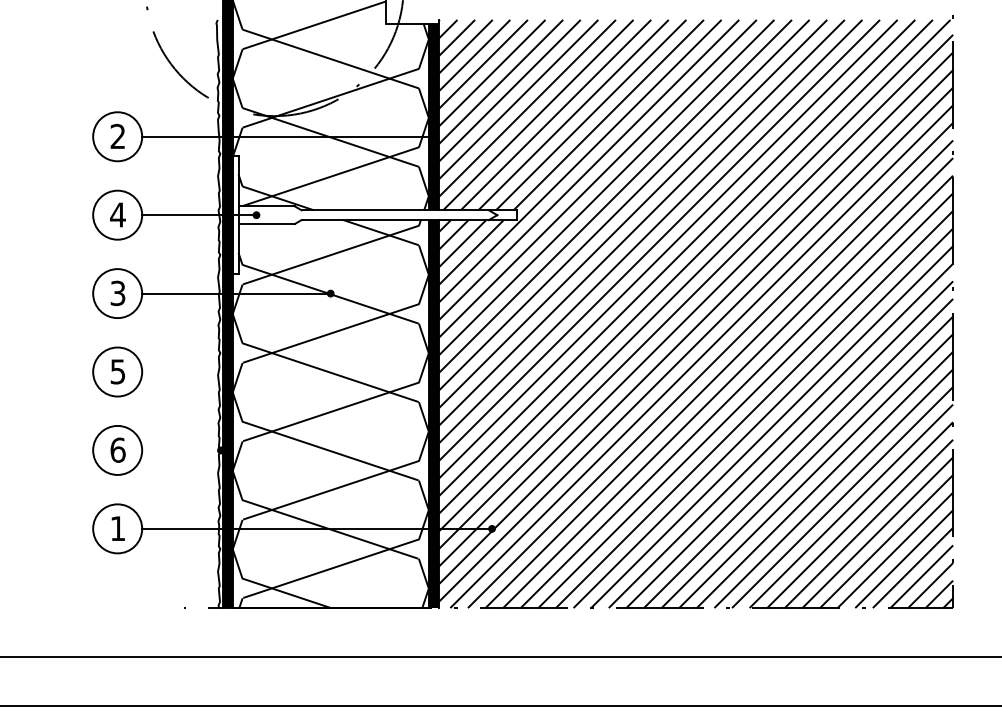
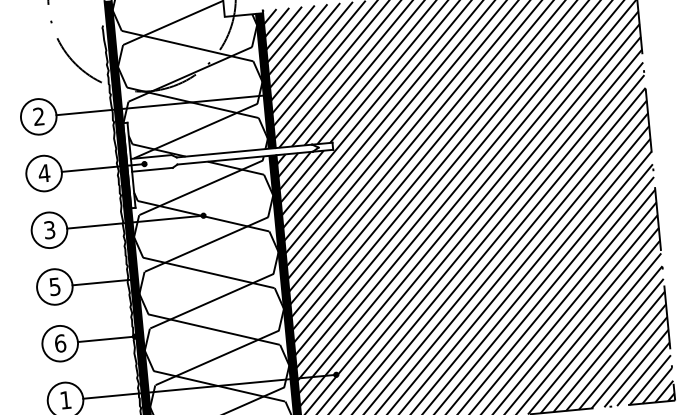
line: (183, 372) -> (102, 282), added
line: (180, 450) -> (105, 339), added

